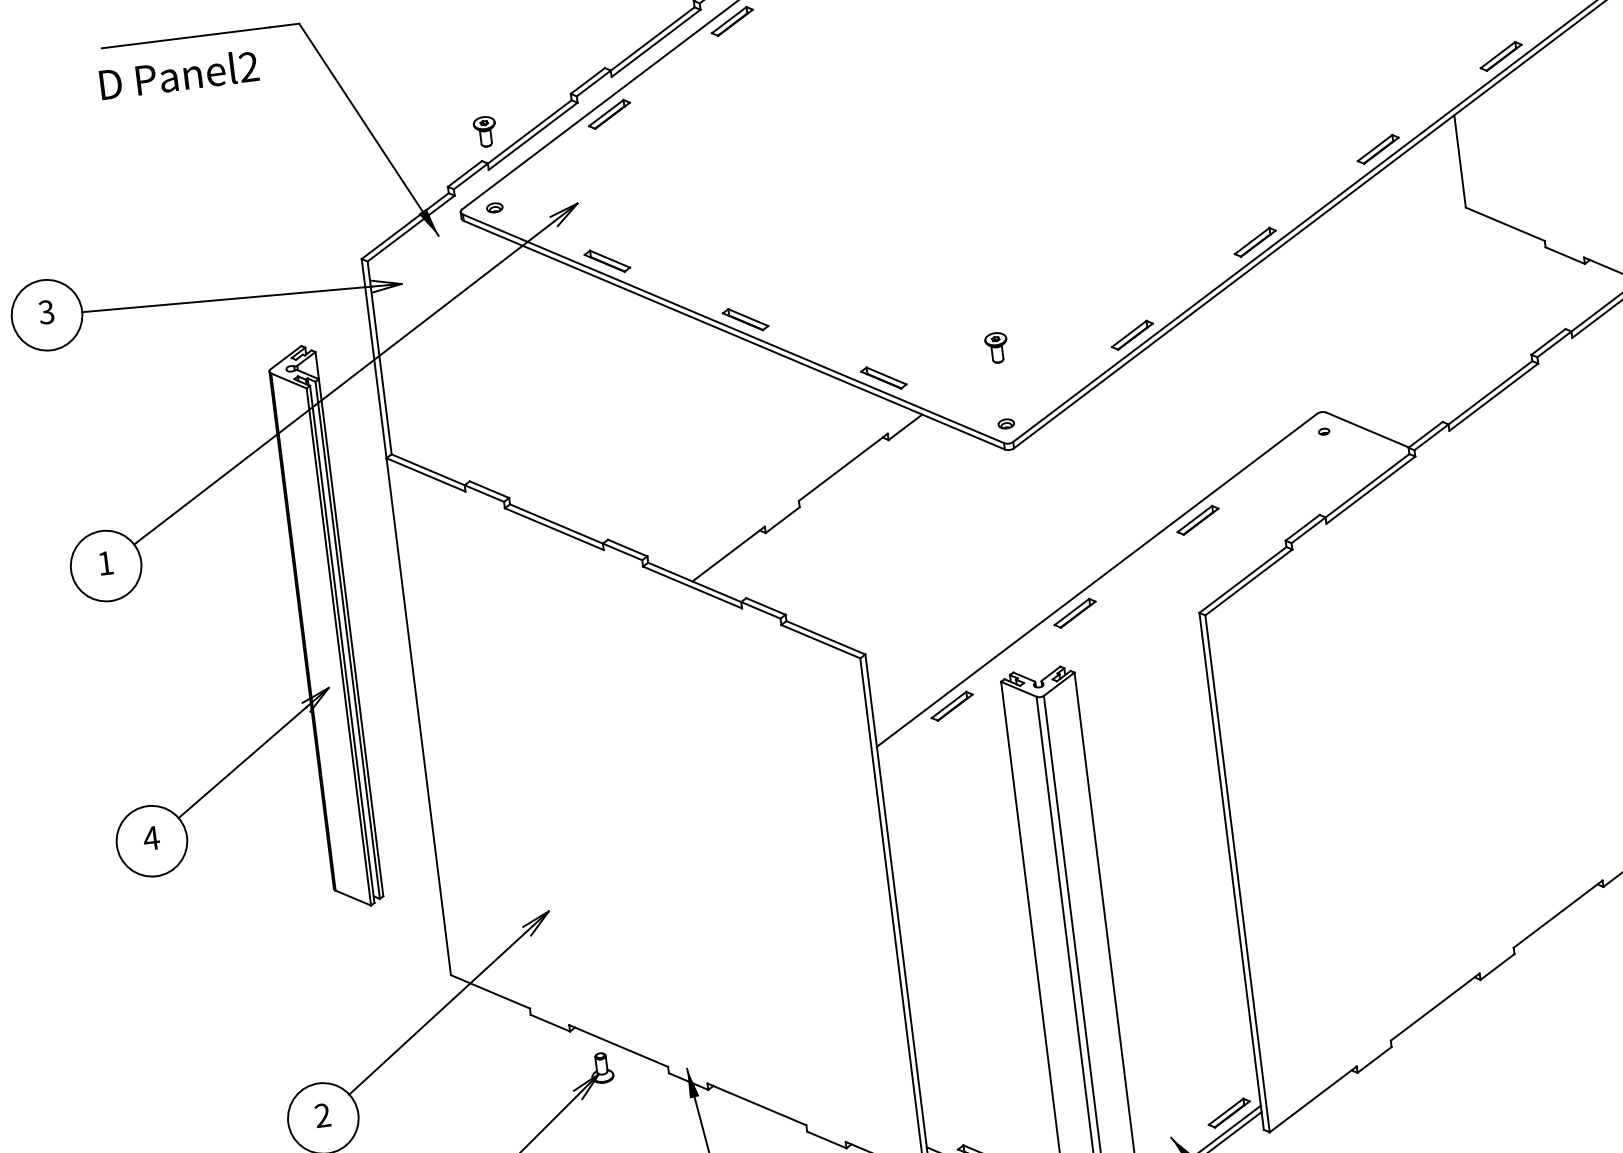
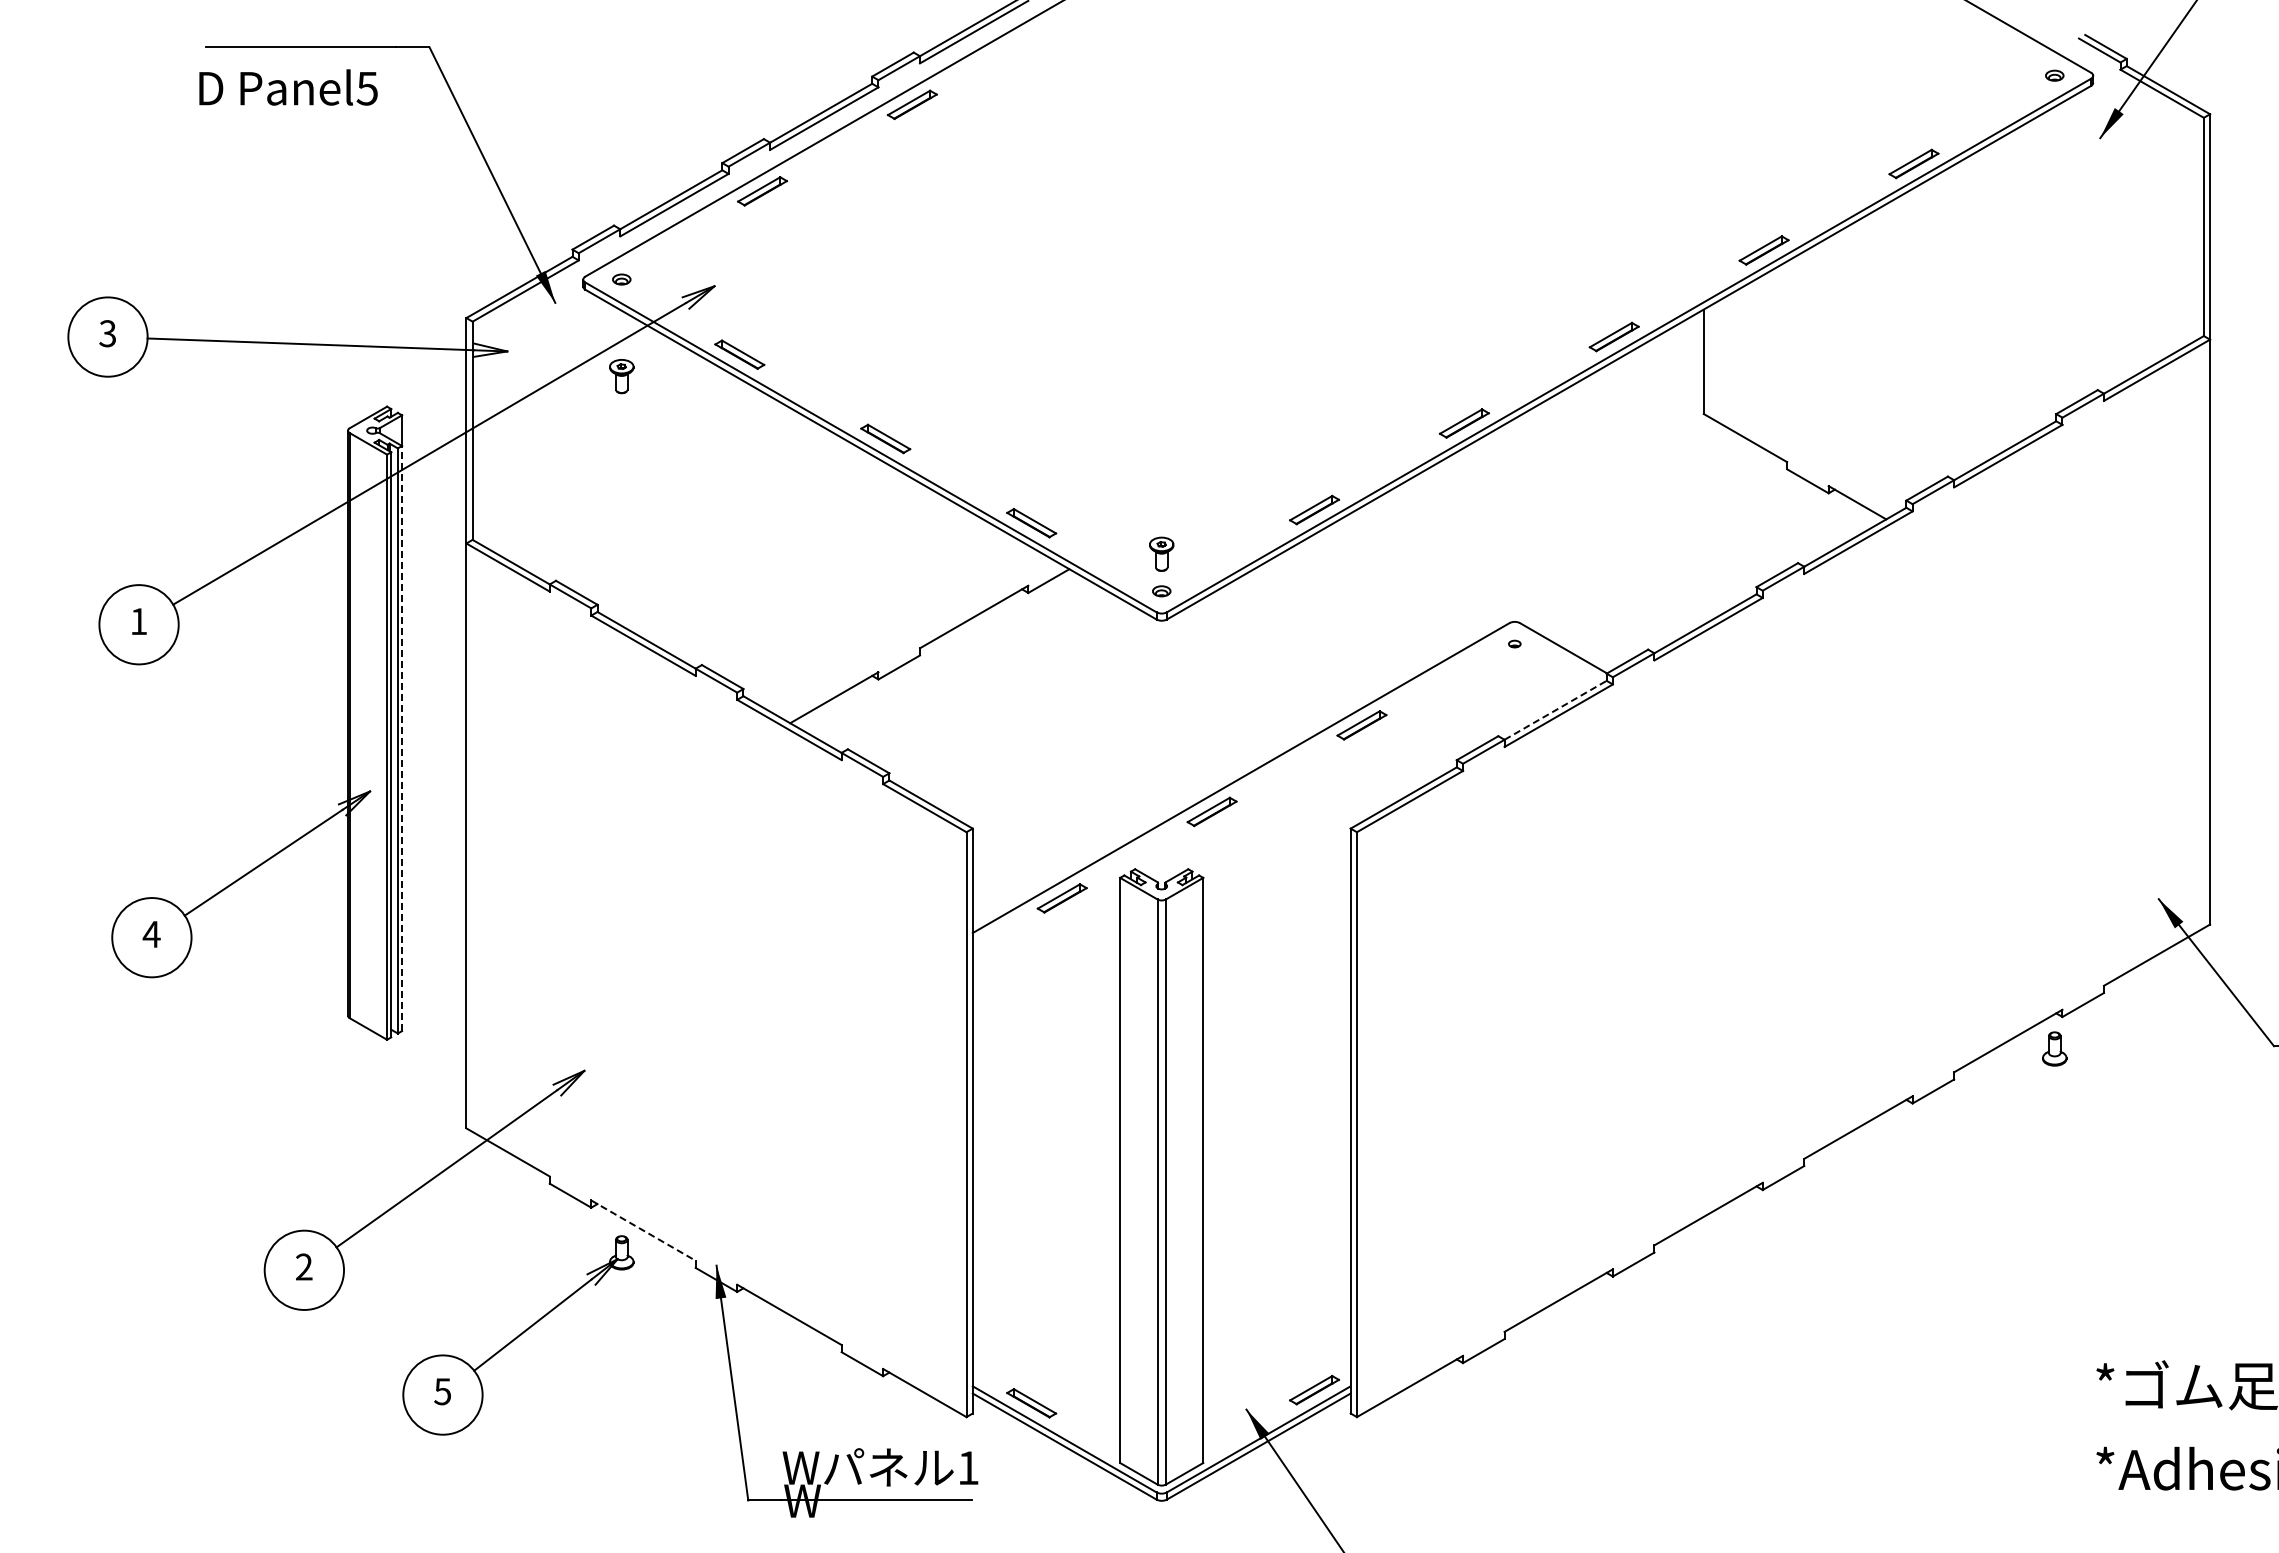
text: (248, 67) -> (366, 88), Panel2 -> Panel5
part: (485, 131) -> (621, 376), moved
part: (996, 347) -> (1161, 553), moved
line: (1367, 485) -> (1555, 710), solid -> dashed
line: (351, 637) -> (402, 738), solid -> dashed
line: (618, 1045) -> (643, 1230), solid -> dashed

